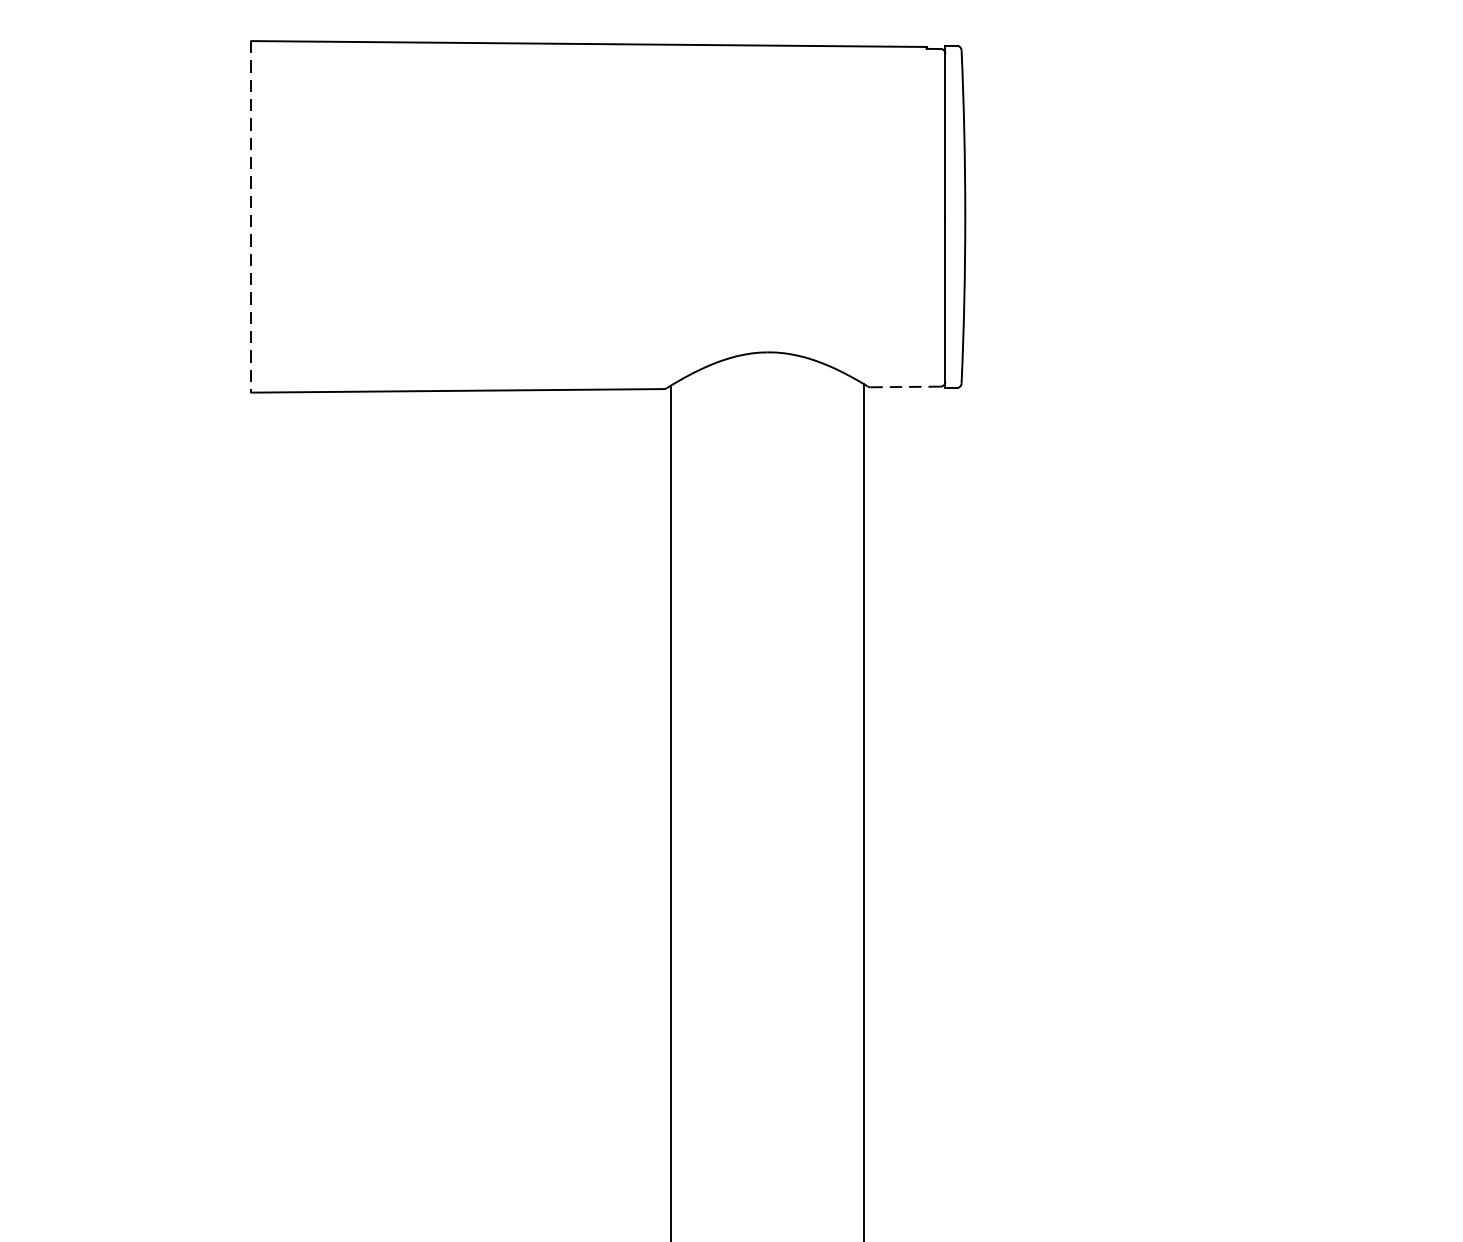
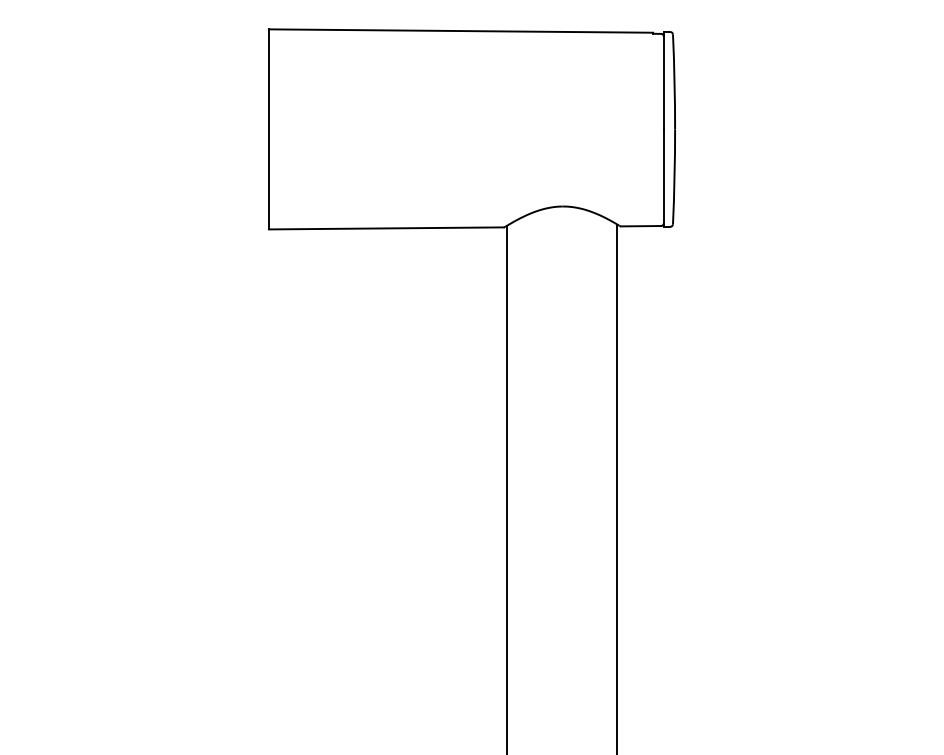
line: (250, 217) -> (268, 129), dashed -> solid
line: (906, 387) -> (641, 226), dashed -> solid

